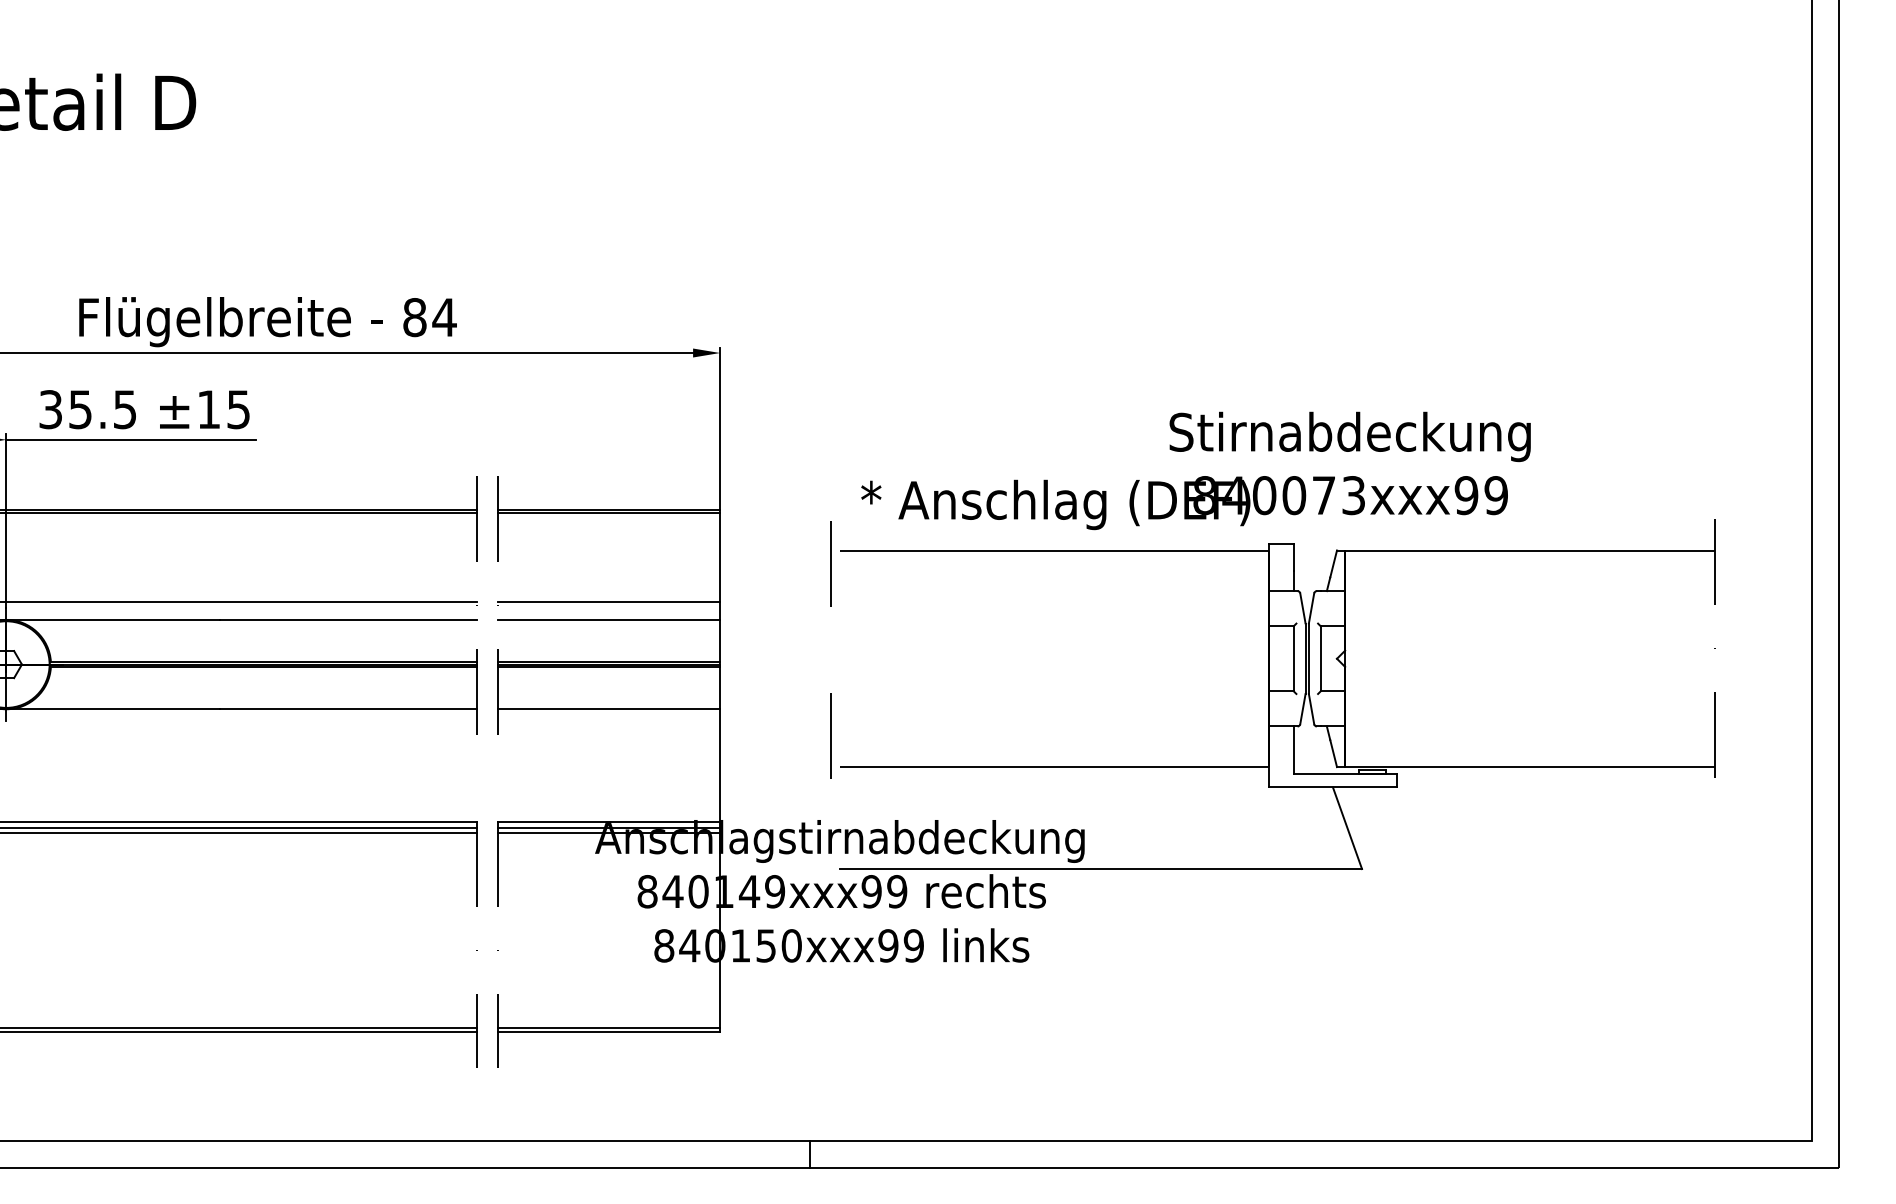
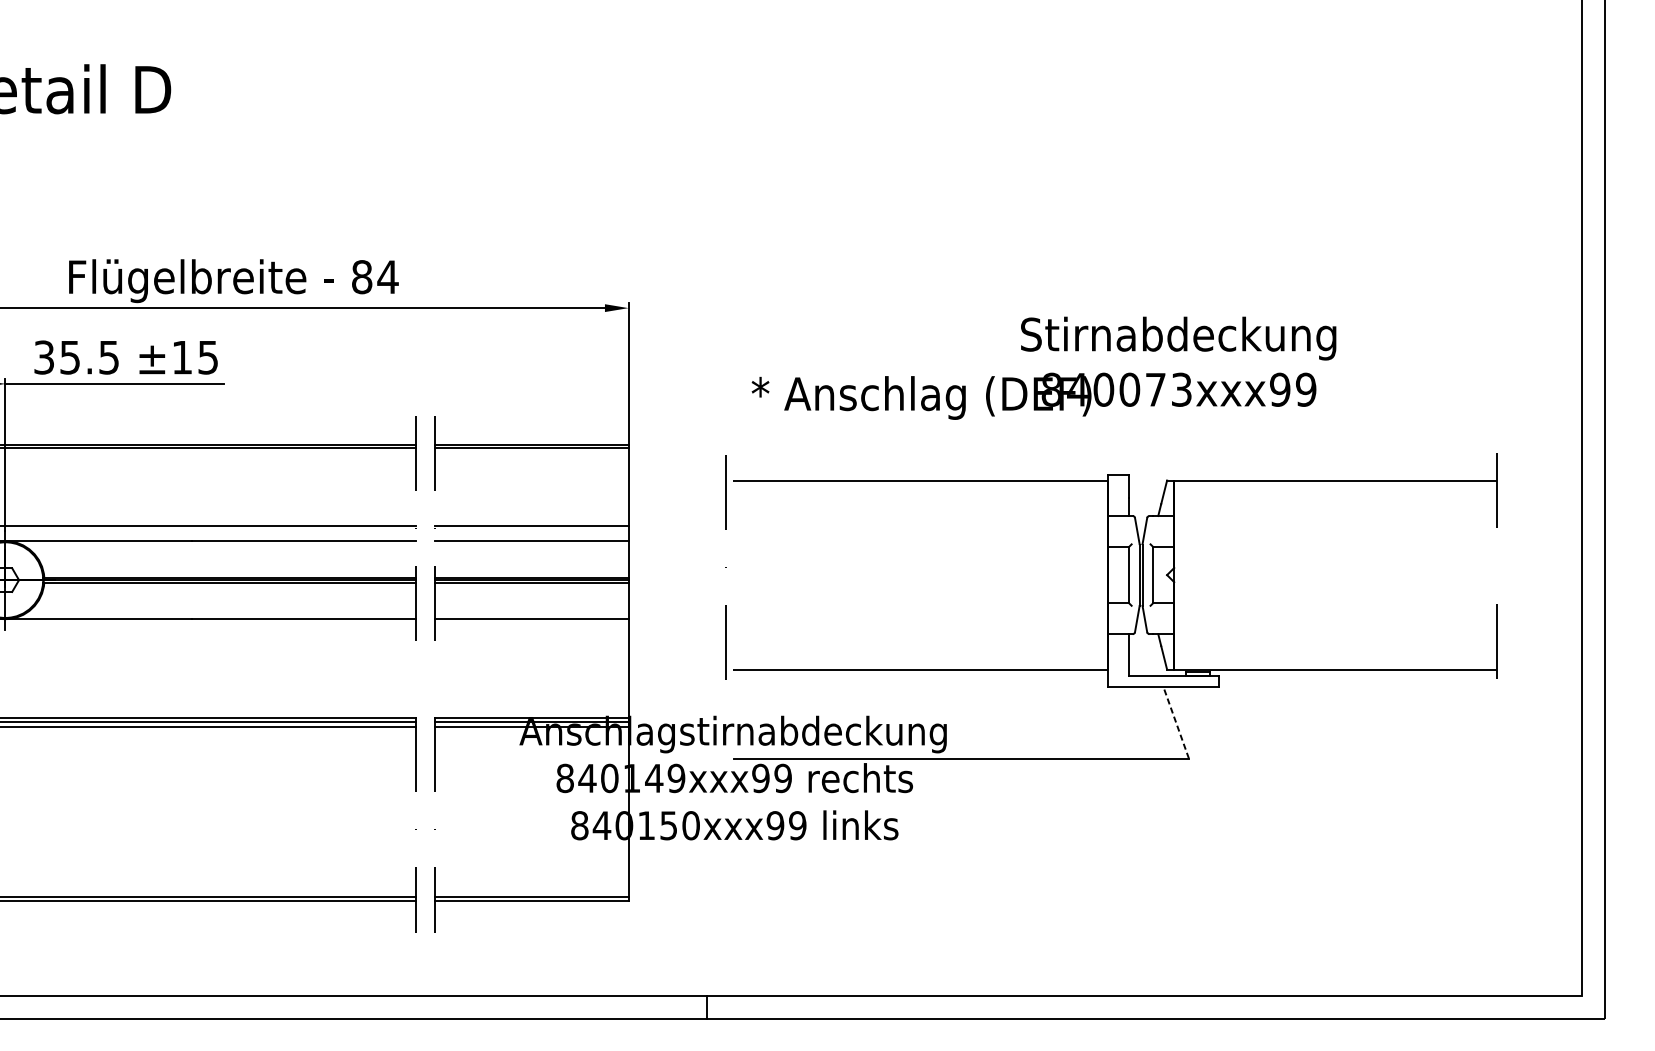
text: (1195, 470) -> (1043, 367), moved
line: (1347, 827) -> (1176, 722), solid -> dashed

